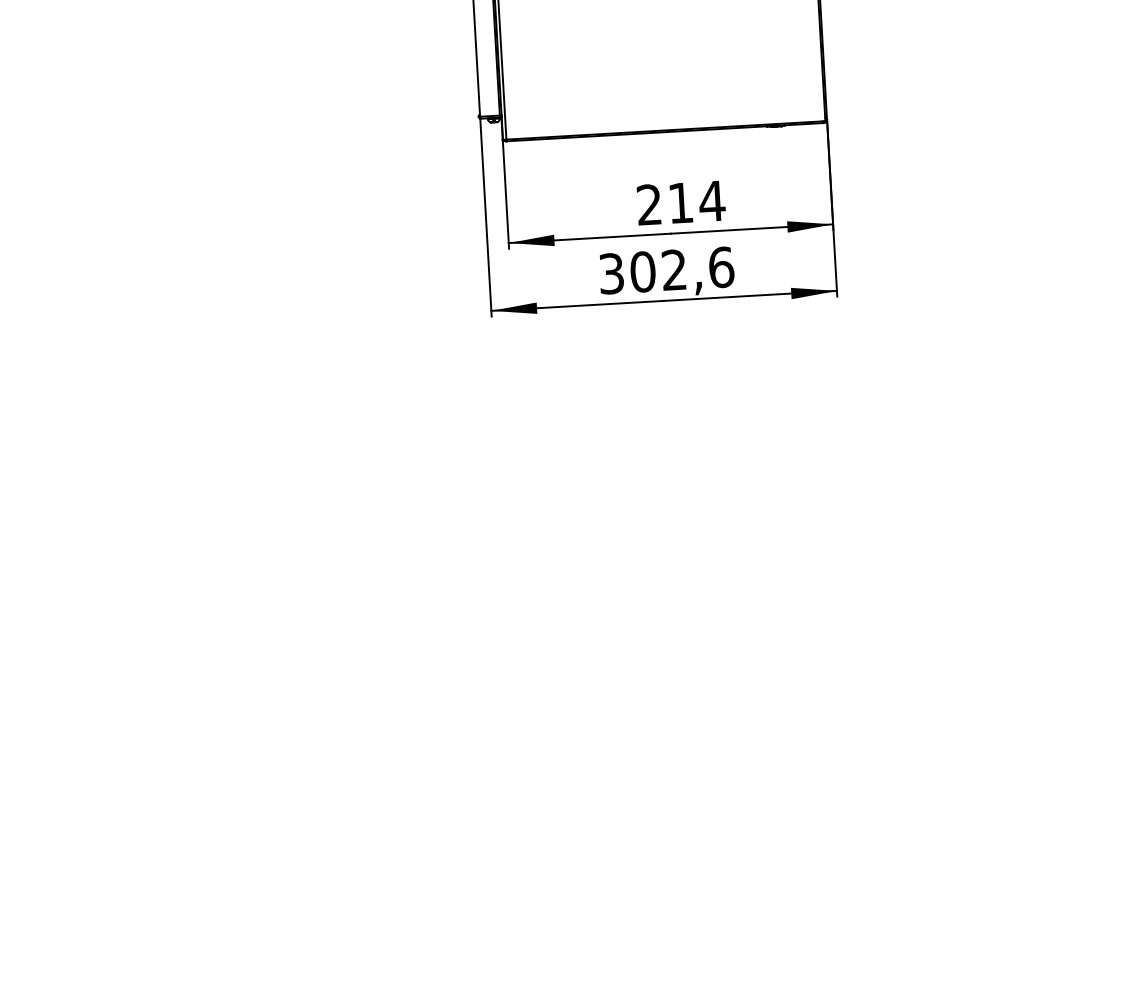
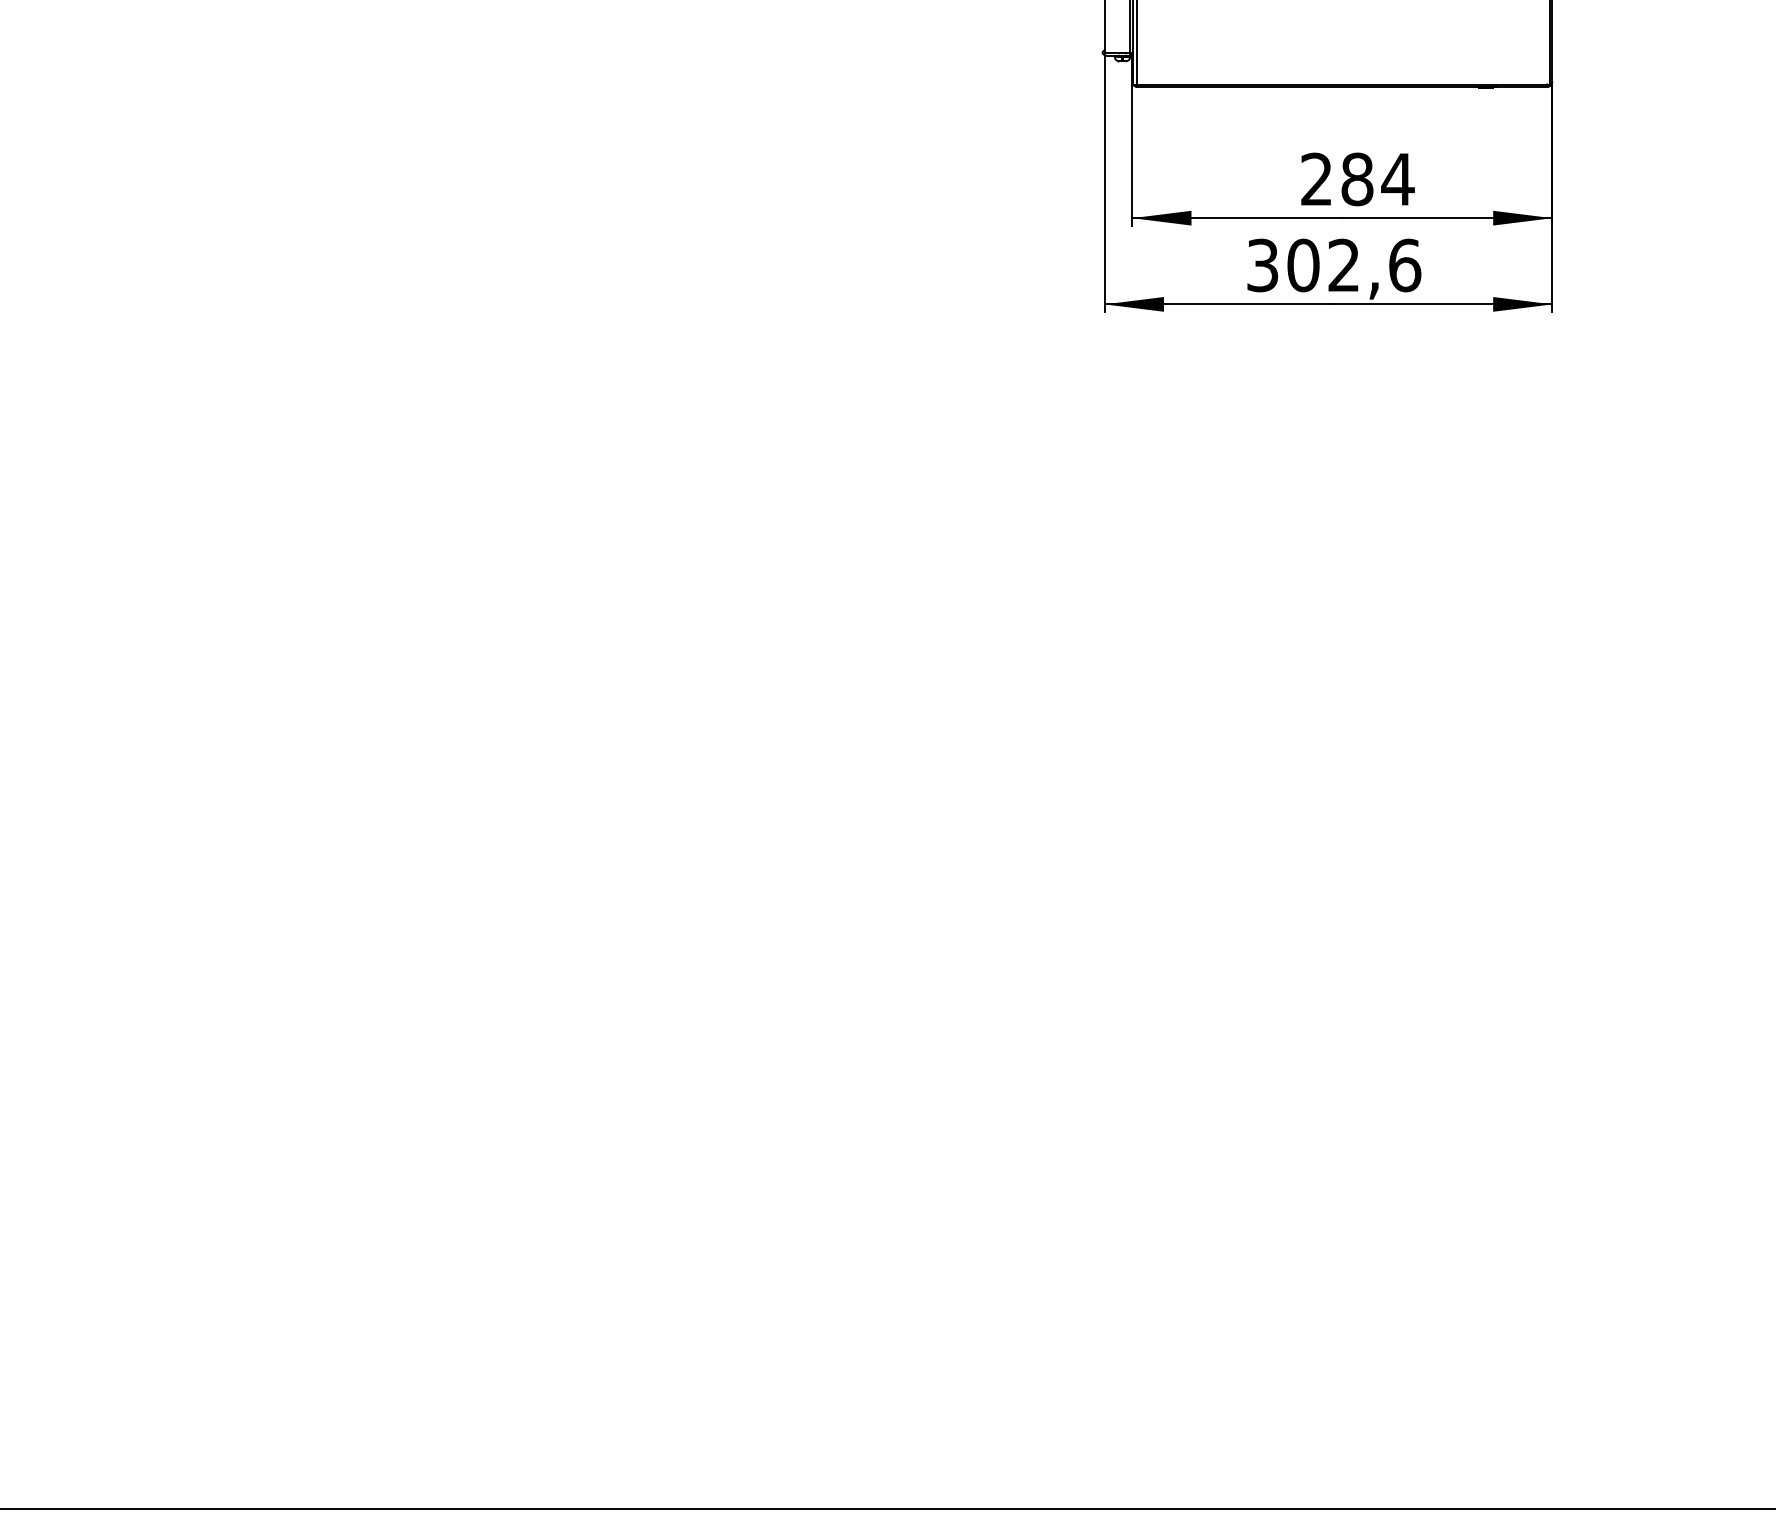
text: (680, 203) -> (1357, 179), 214 -> 284

